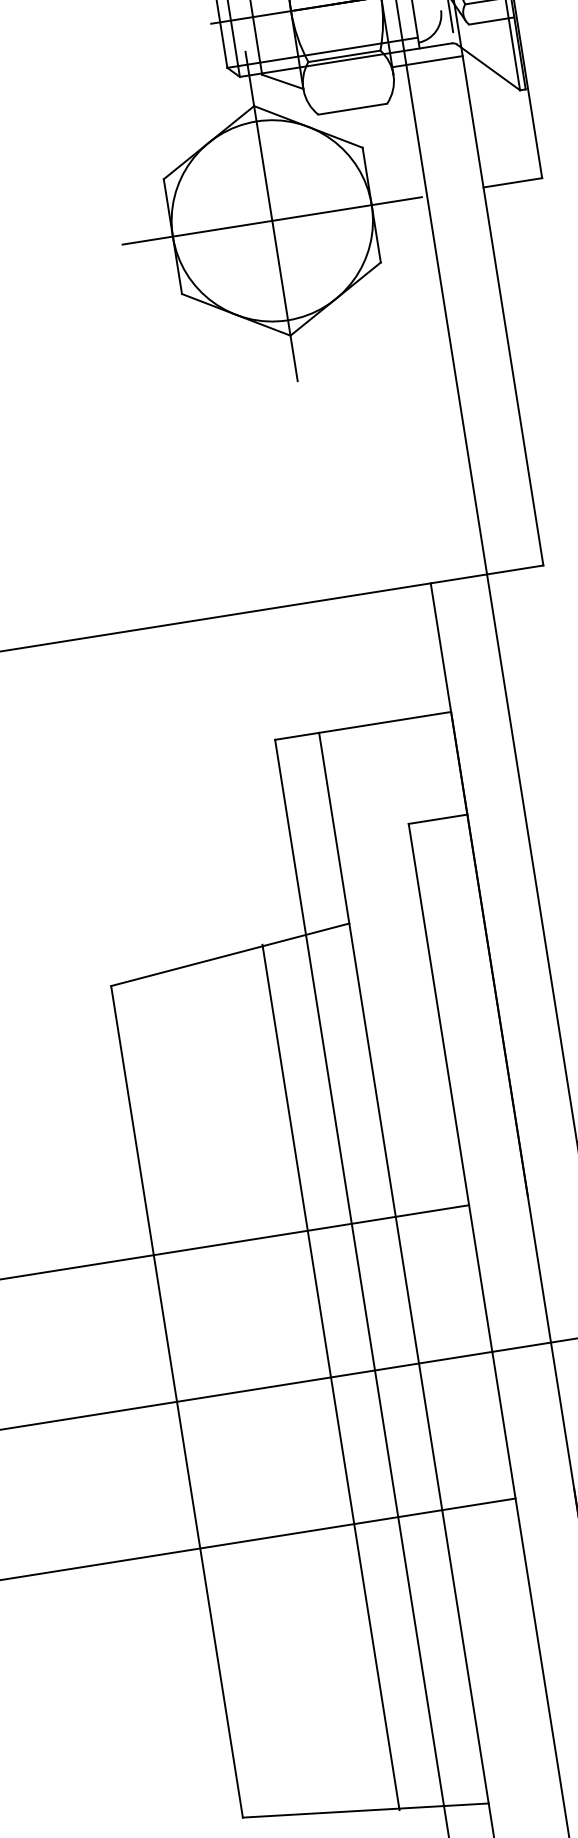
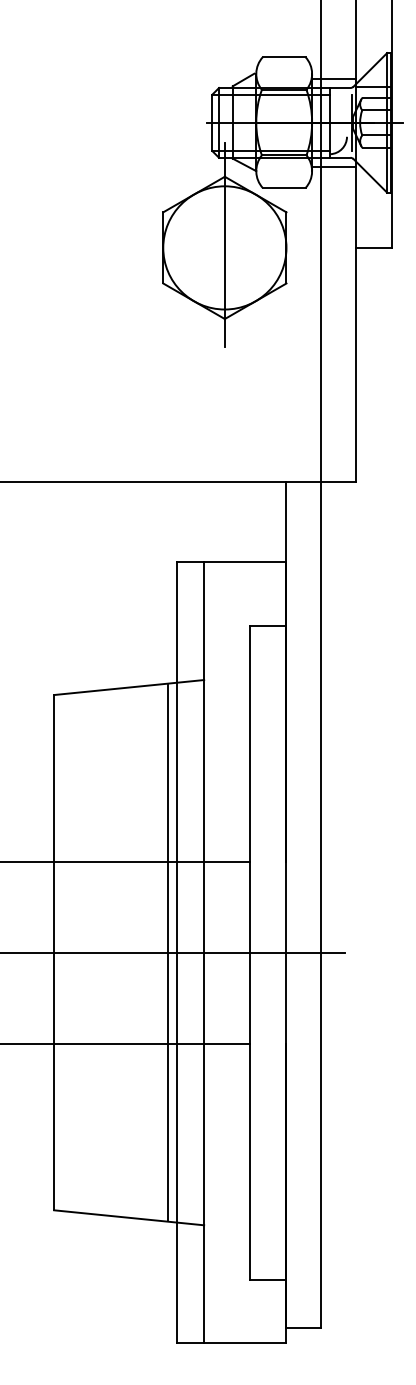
line: (271, 220) -> (224, 247), removed
line: (330, 1377) -> (167, 952), moved

